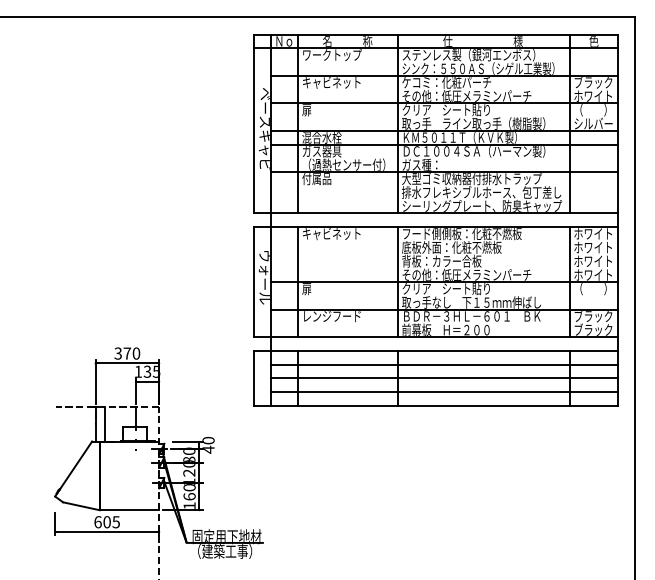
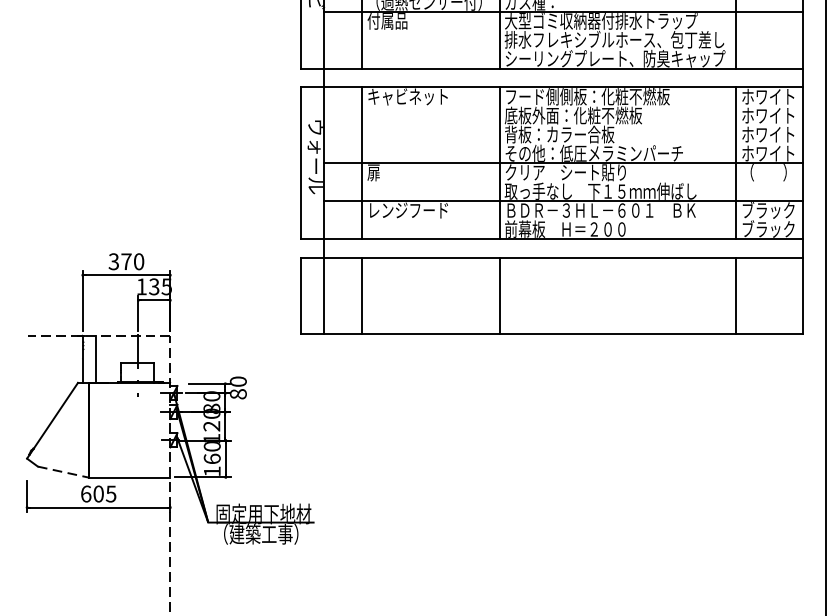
line: (444, 364) -> (563, 276), removed
line: (444, 378) -> (563, 296), removed
line: (444, 392) -> (563, 315), removed
text: (208, 449) -> (238, 393), 40 -> 80
line: (81, 506) -> (63, 472), solid -> dashed

